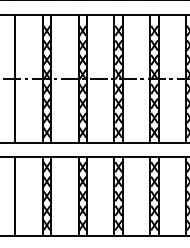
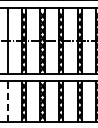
line: (14, 194) -> (7, 100), solid -> dashed

